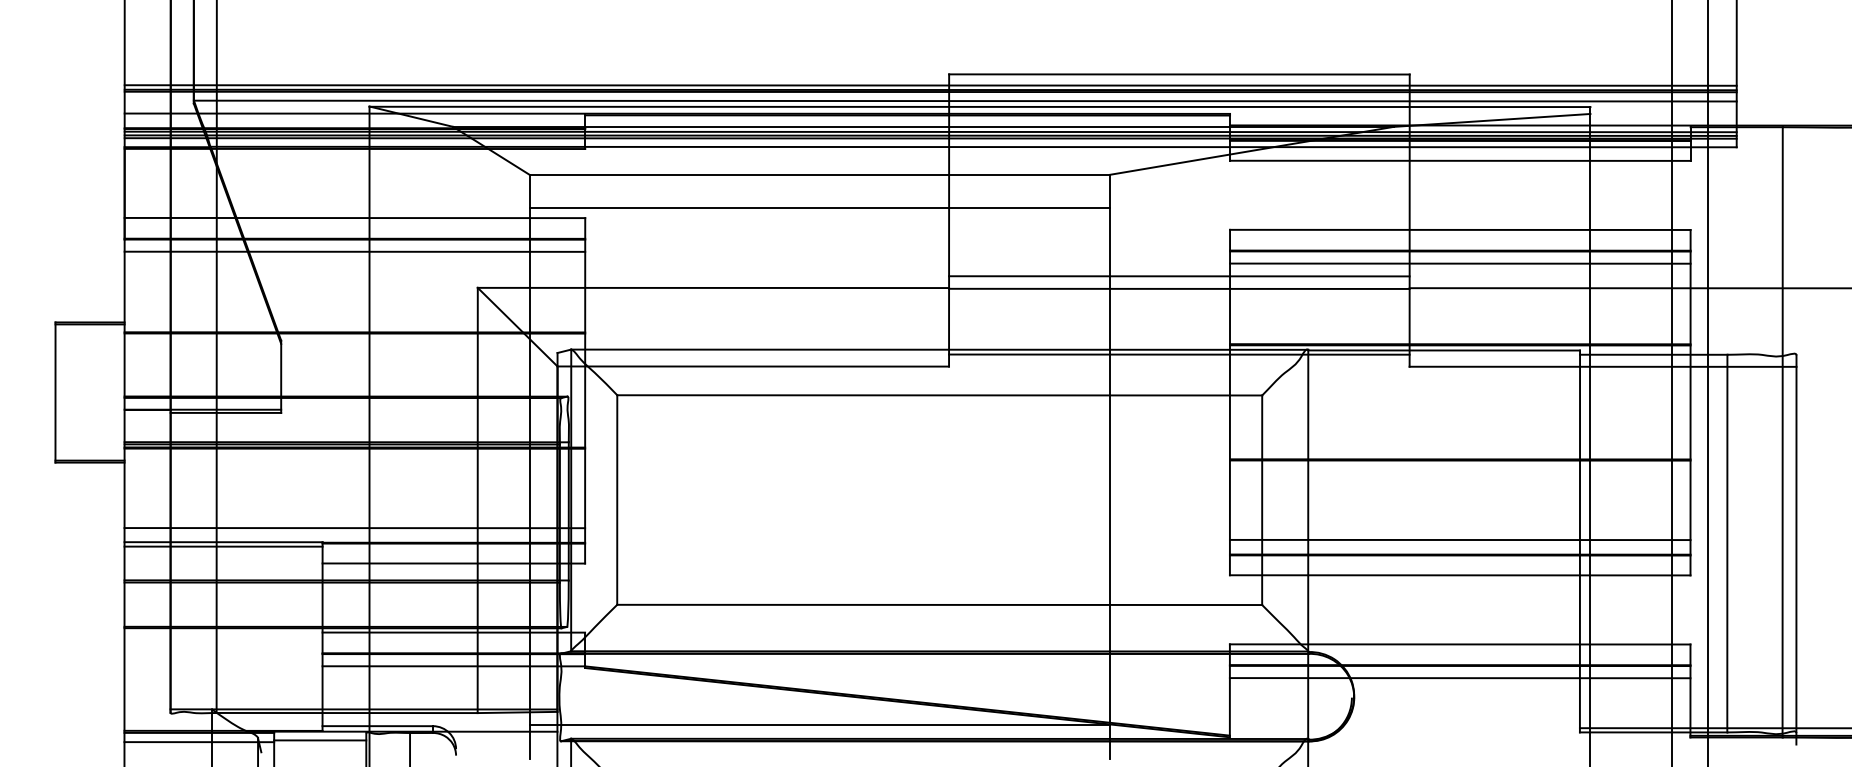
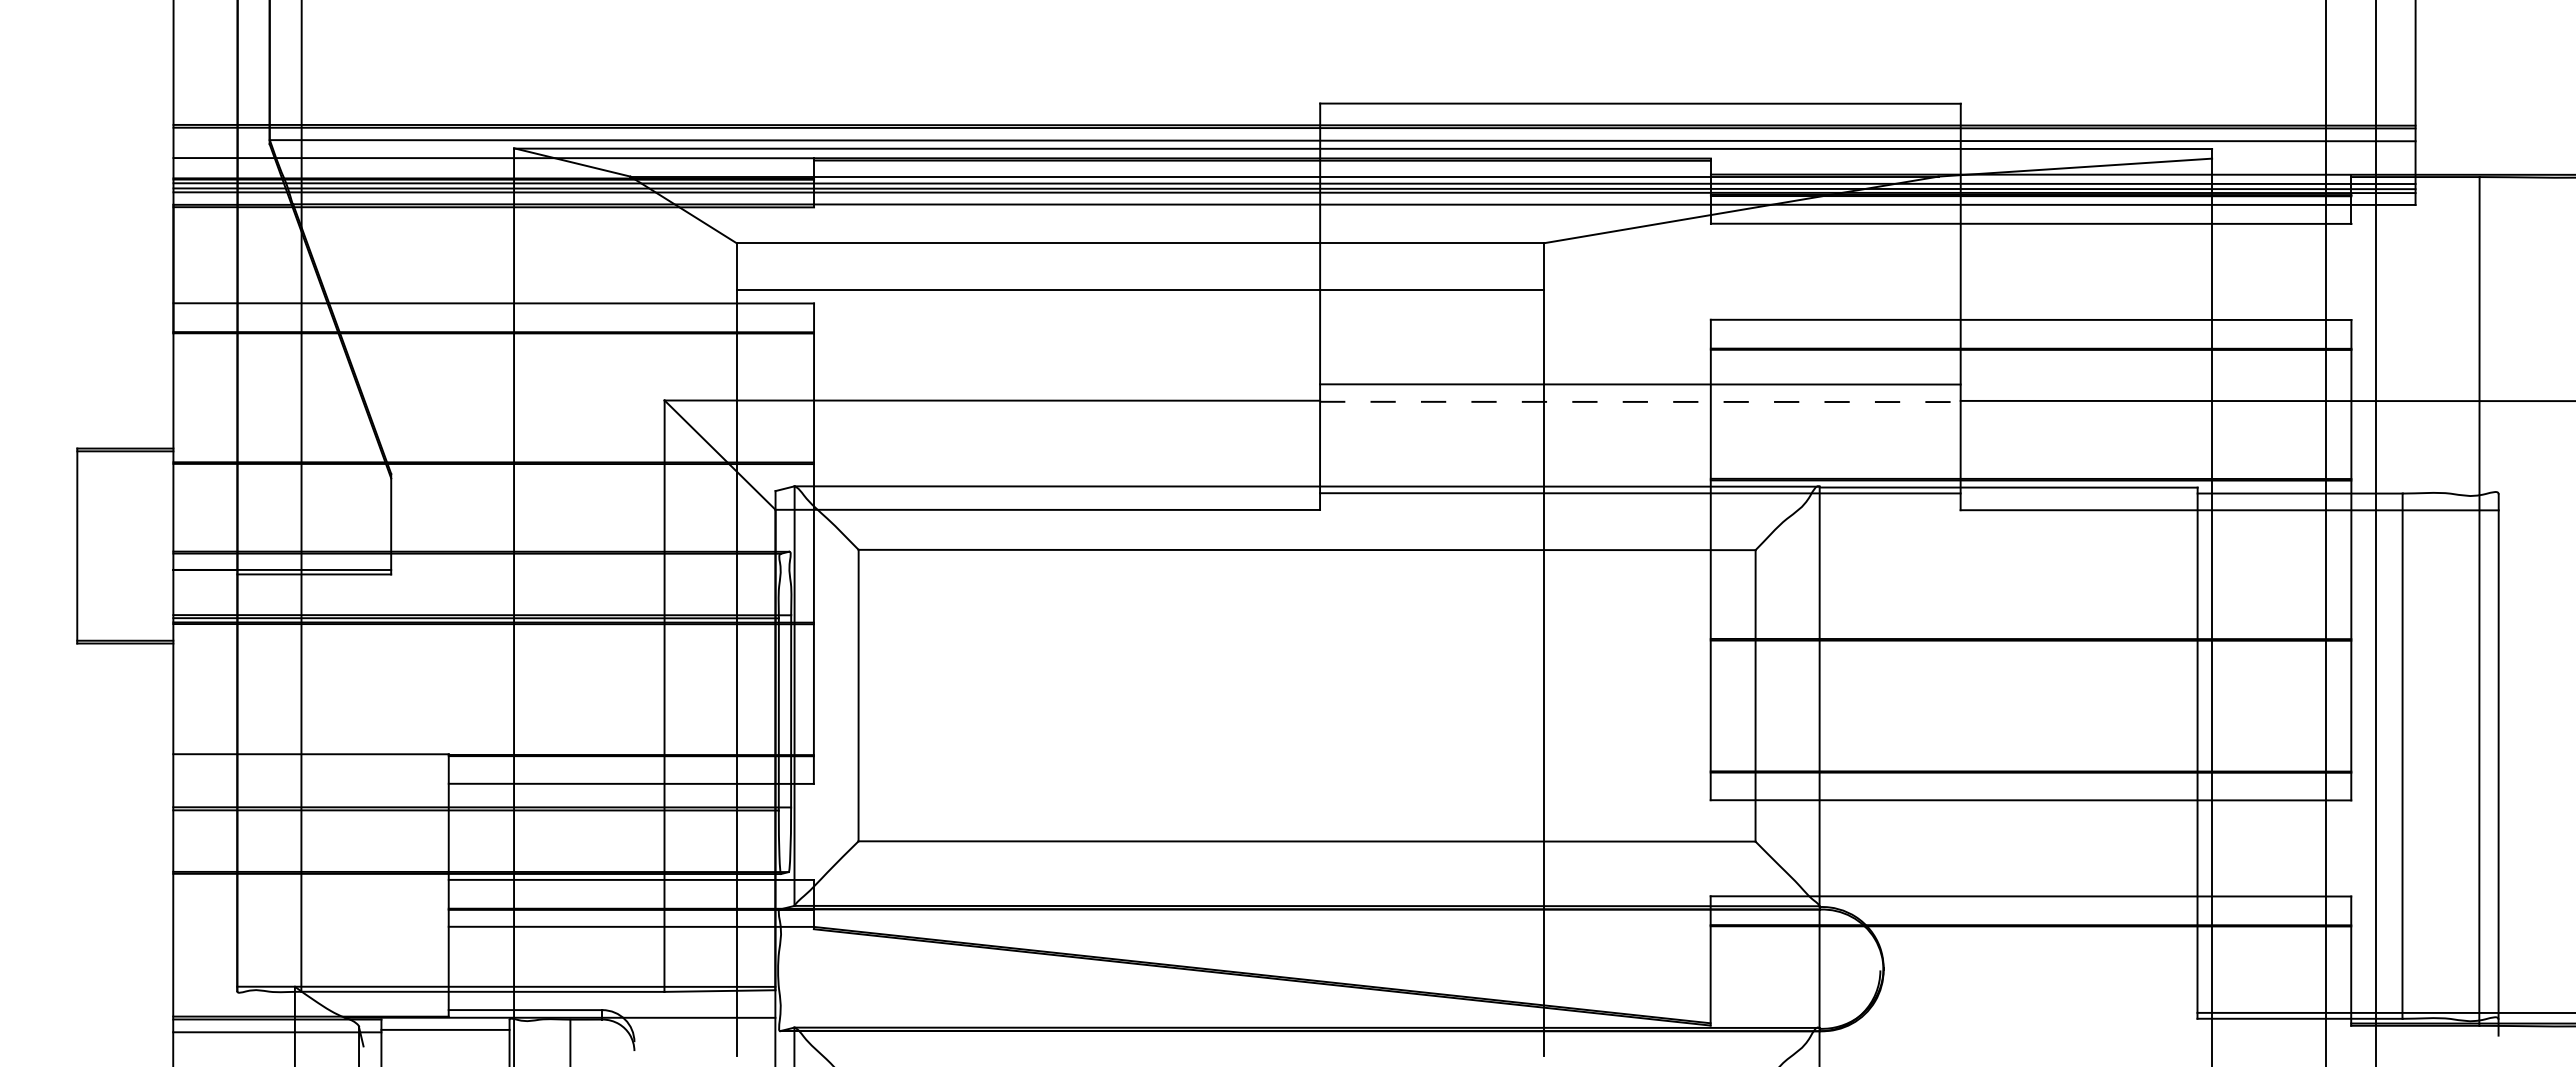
line: (930, 85) -> (1294, 118), removed
line: (354, 251) -> (493, 350), removed
line: (1459, 263) -> (2030, 366), removed
line: (1179, 288) -> (1640, 401), solid -> dashed
line: (354, 528) -> (493, 734), removed
line: (1459, 540) -> (2030, 751), removed
line: (223, 546) -> (310, 760), removed
line: (1459, 678) -> (2030, 943), removed
line: (819, 725) -> (1139, 1008), removed

